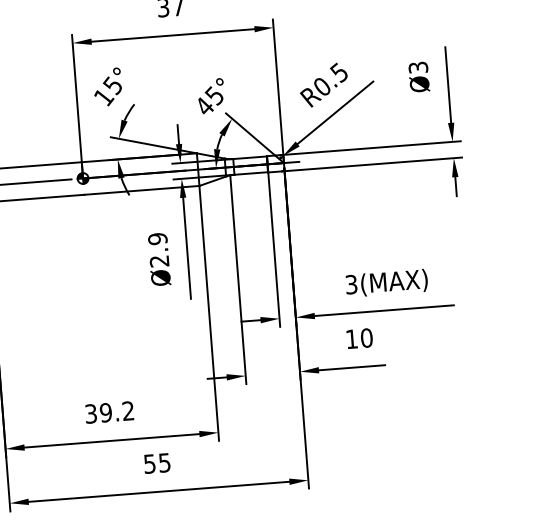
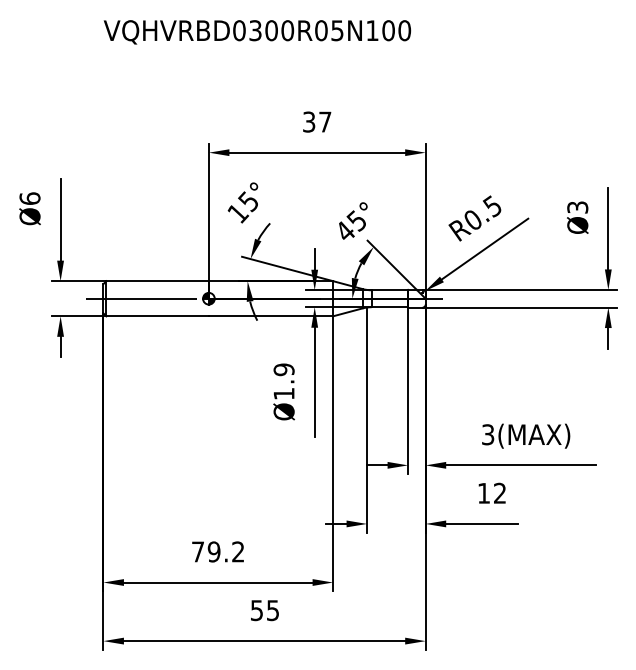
text: (159, 261) -> (283, 394), Ø2.9 -> Ø1.9
text: (366, 337) -> (499, 492), 10 -> 12
text: (91, 413) -> (198, 551), 39.2 -> 79.2

